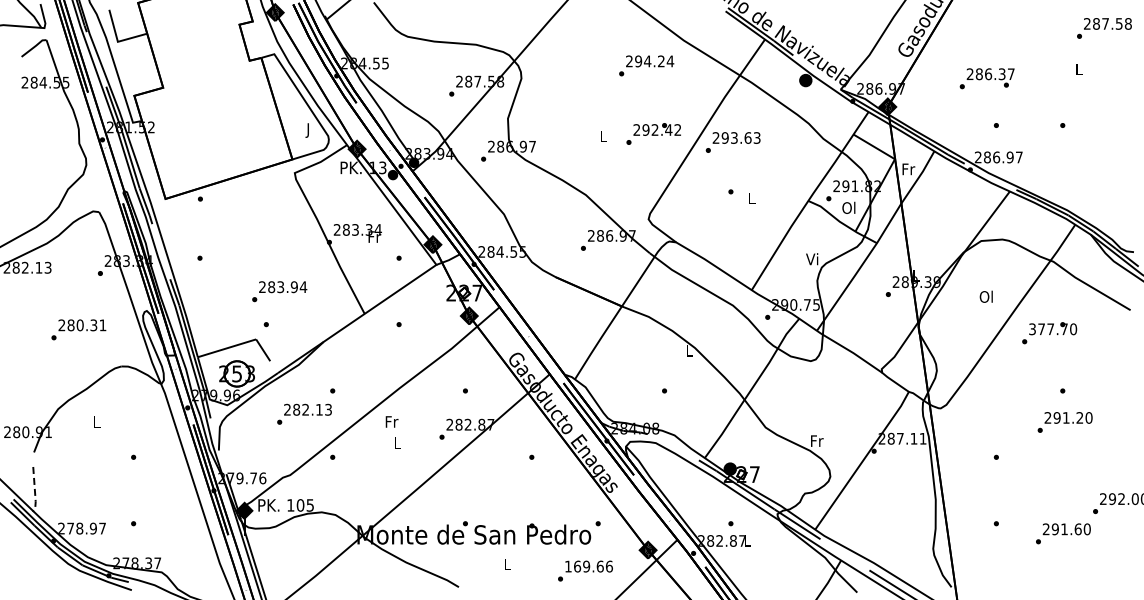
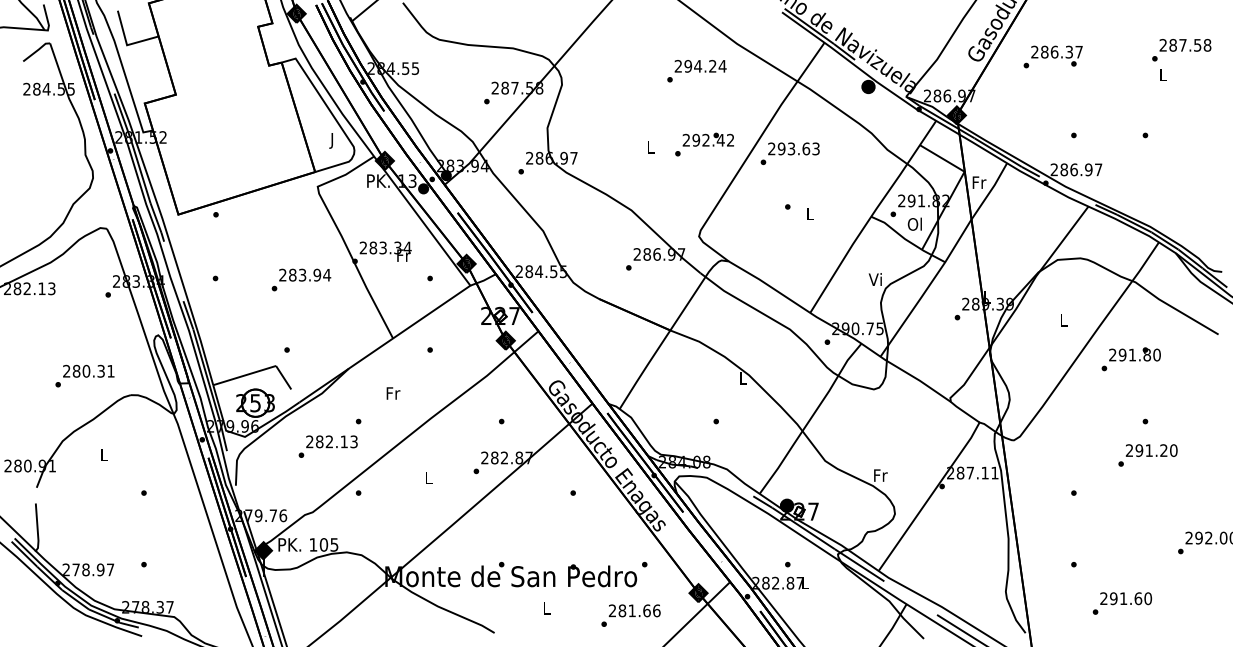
text: (1104, 28) -> (1181, 50), moved
text: (986, 78) -> (1052, 56), moved
text: (279, 291) -> (301, 279), moved
text: (985, 296) -> (1062, 319), Ol -> L
text: (78, 329) -> (84, 375), moved
text: (1048, 329) -> (1130, 355), 377.70 -> 291.80
text: (391, 421) -> (392, 393), moved
line: (35, 491) -> (38, 529), dashed -> solid
text: (1063, 533) -> (1122, 603), moved
text: (577, 566) -> (622, 610), 169.66 -> 281.66

